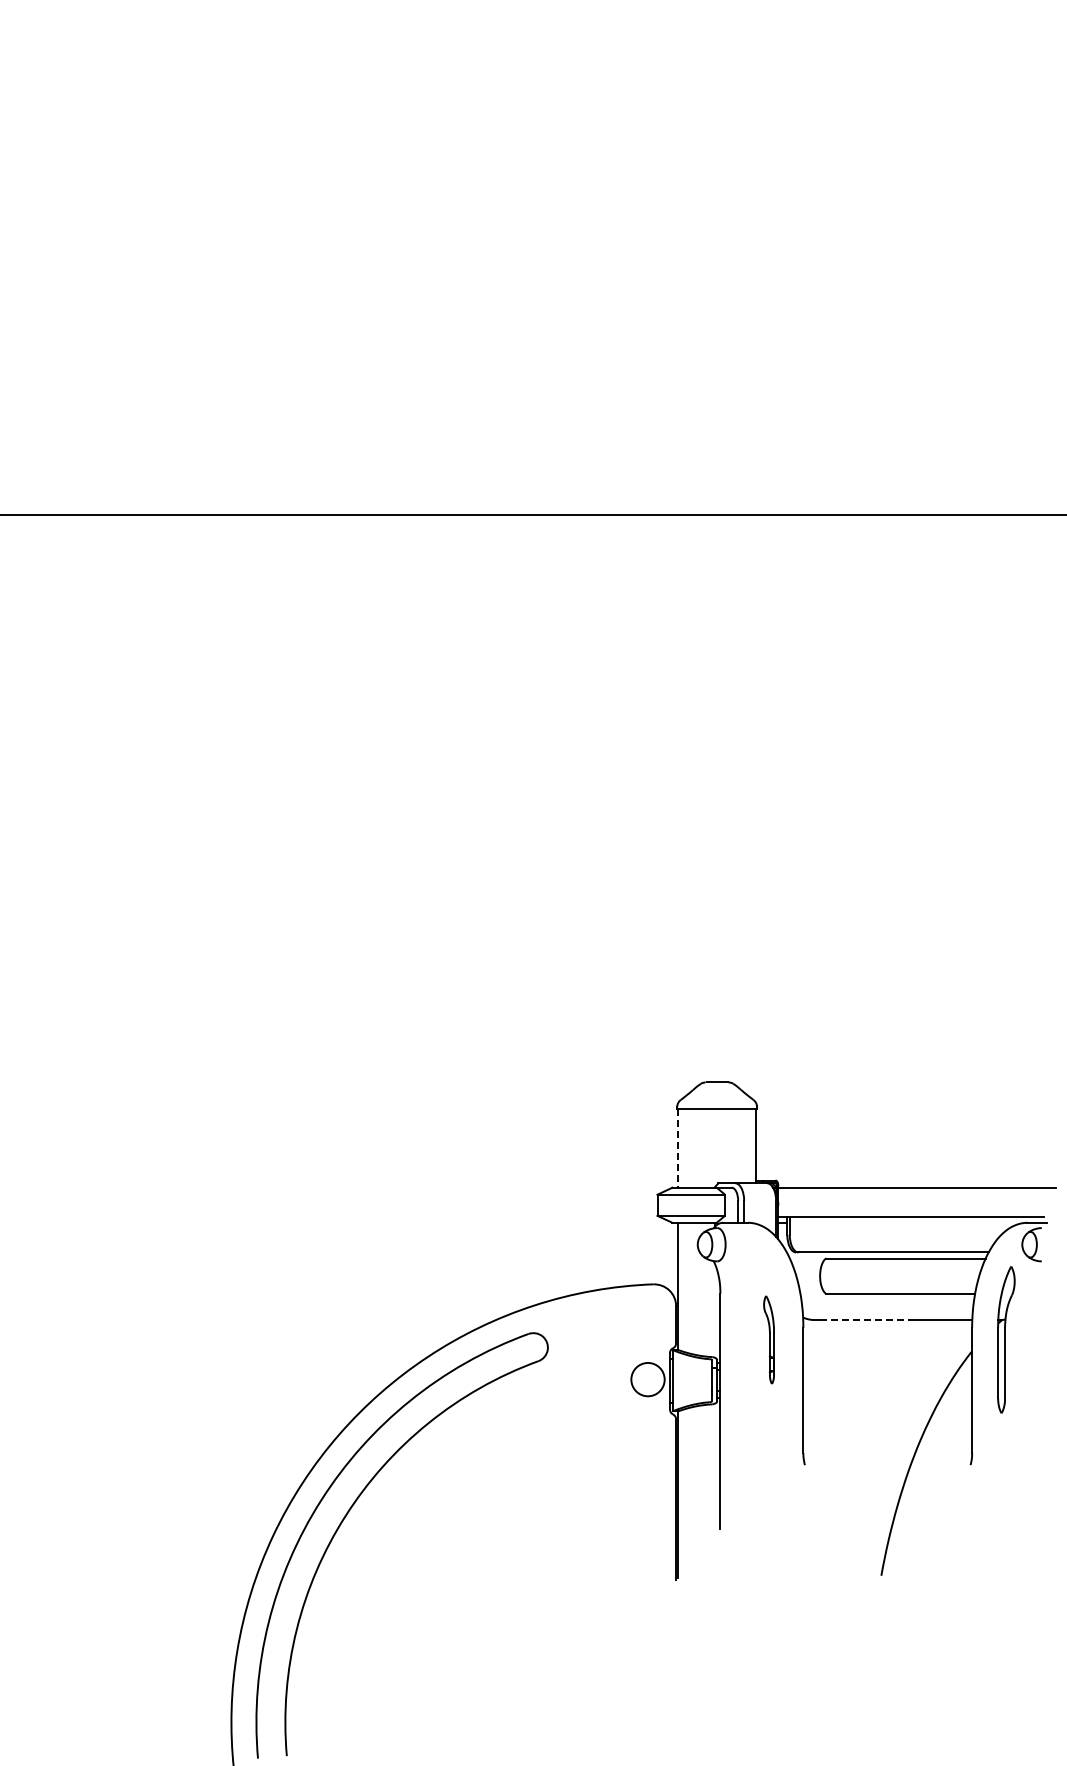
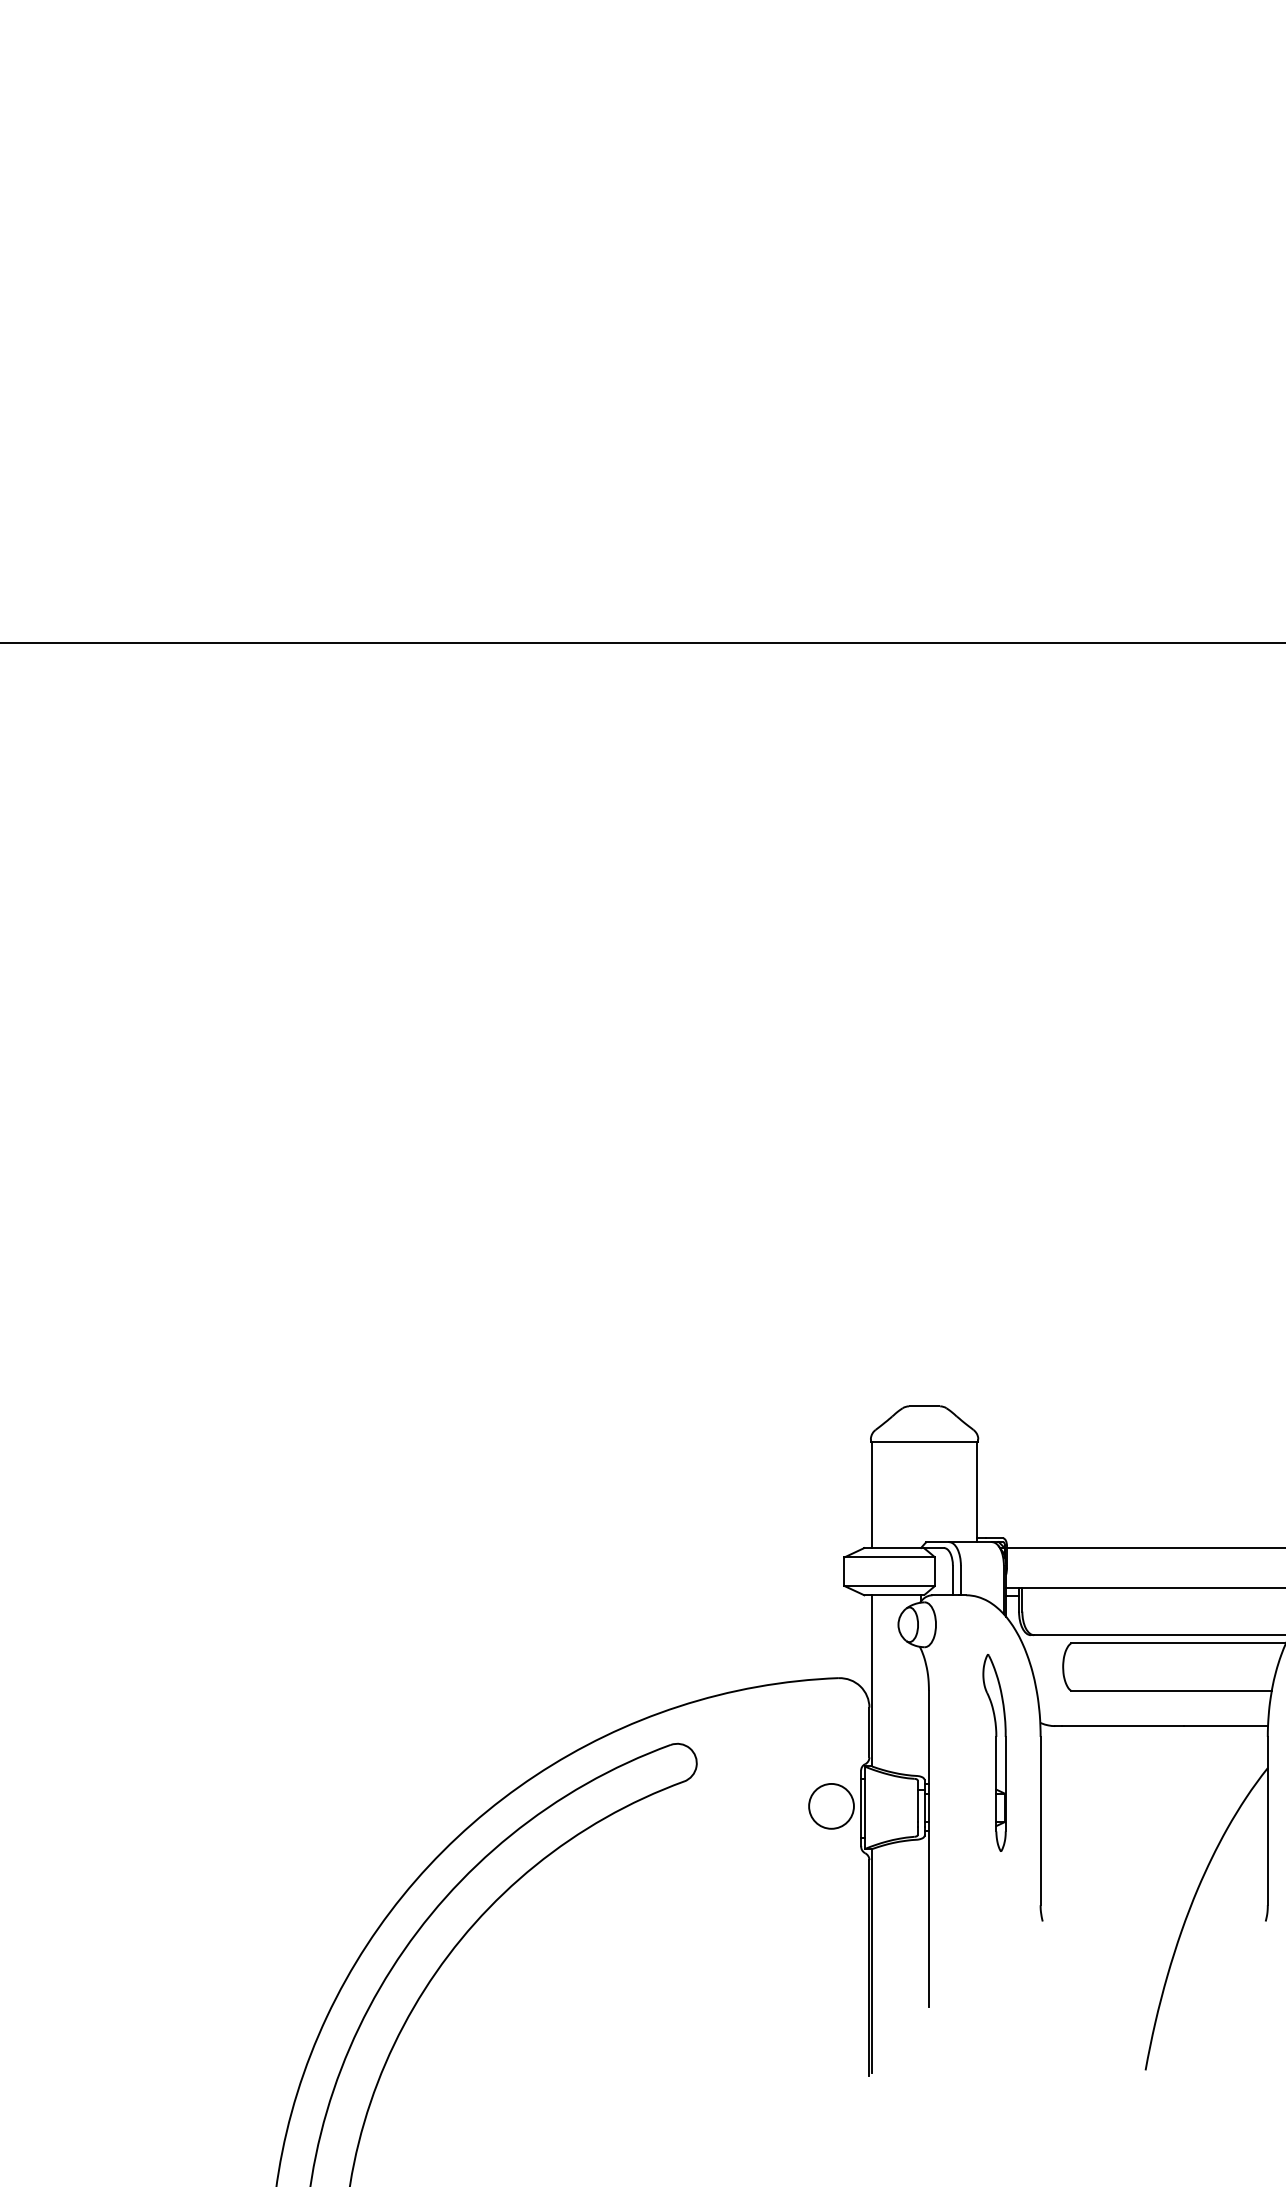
line: (678, 1148) -> (872, 1495), dashed -> solid
line: (865, 1319) -> (1124, 1725), dashed -> solid
part: (768, 1339) -> (993, 1752), size x1.67

